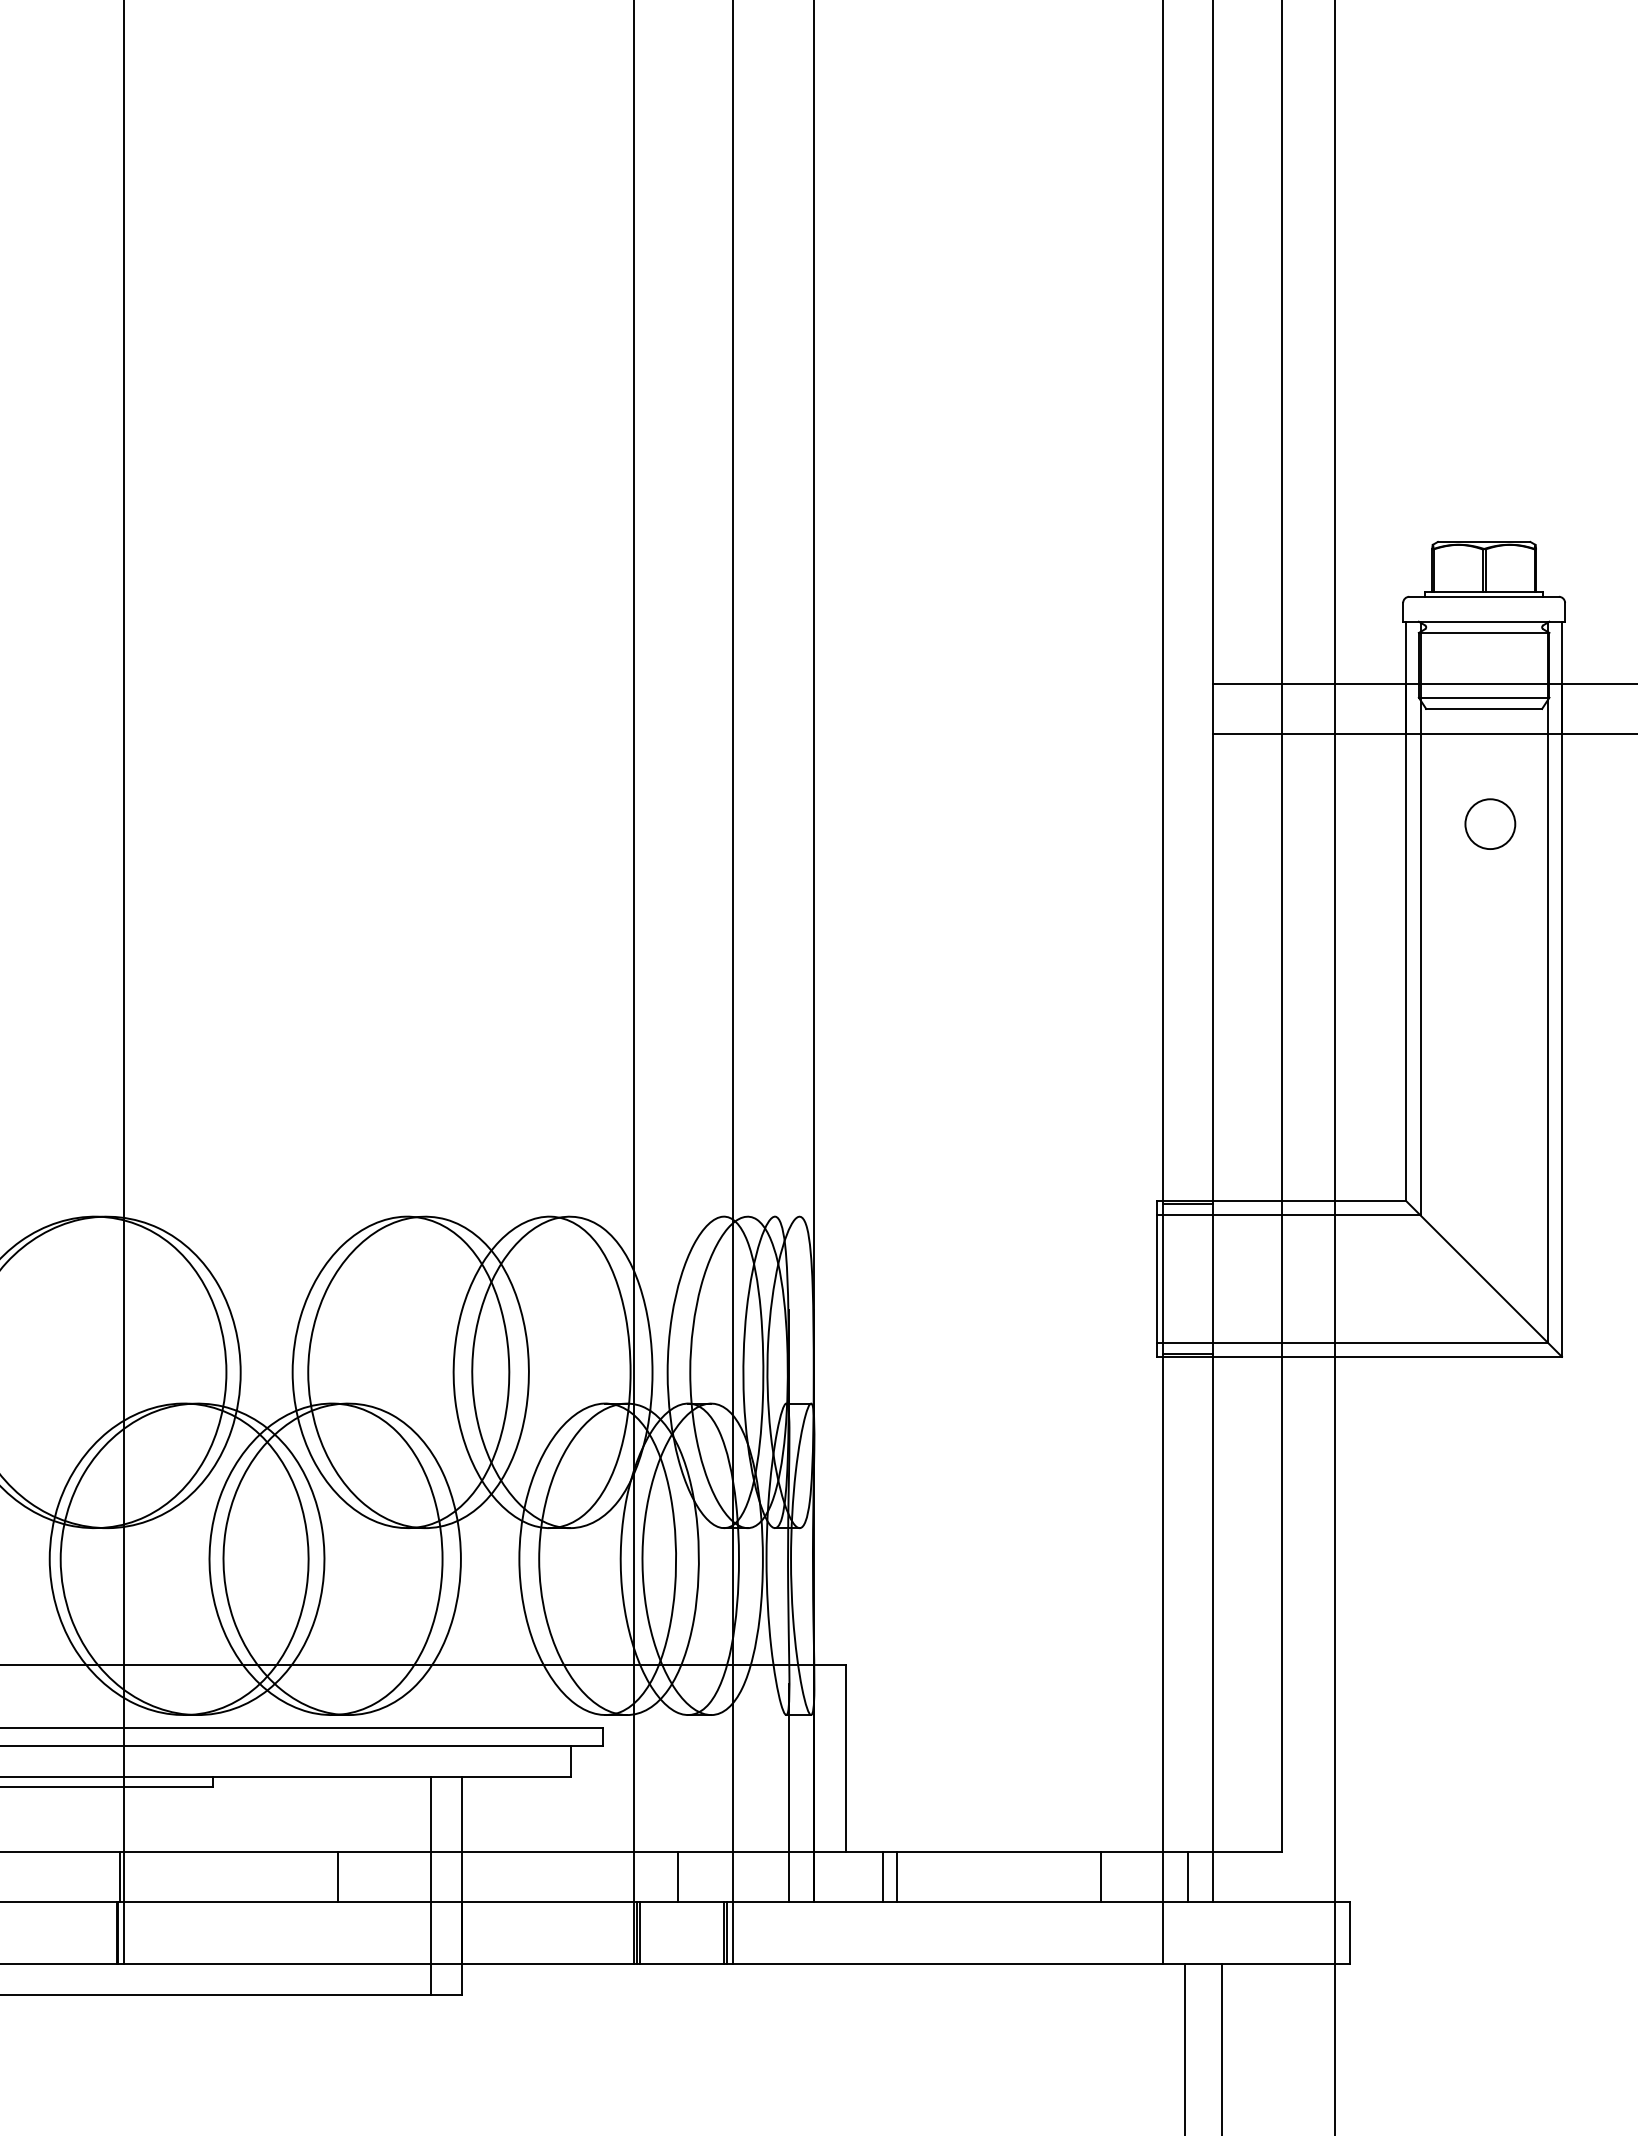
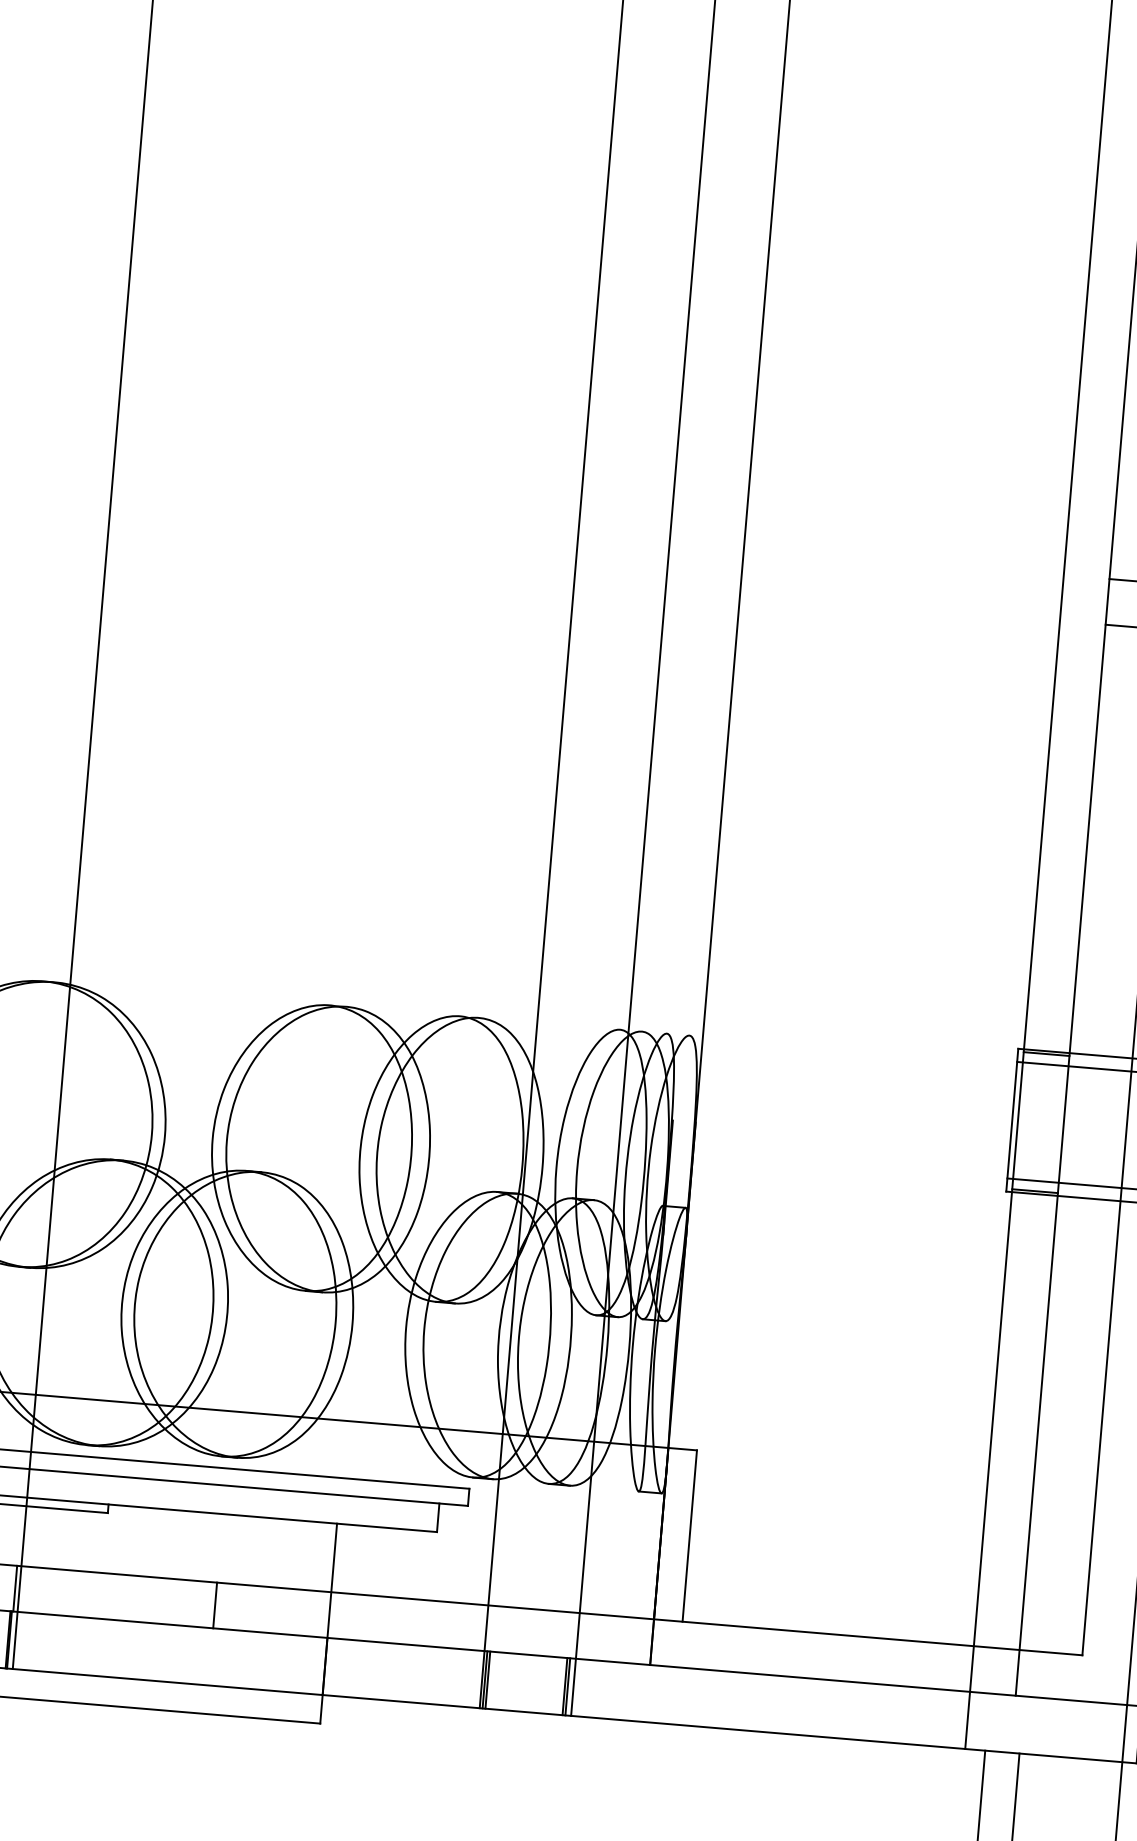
line: (789, 1793) -> (635, 1563), removed
line: (678, 1877) -> (527, 1632), removed
line: (882, 1877) -> (714, 1647), removed
line: (896, 1877) -> (727, 1648), removed
line: (1100, 1877) -> (914, 1664), removed
line: (1188, 1877) -> (995, 1671), removed
line: (431, 1886) -> (300, 1621), removed

